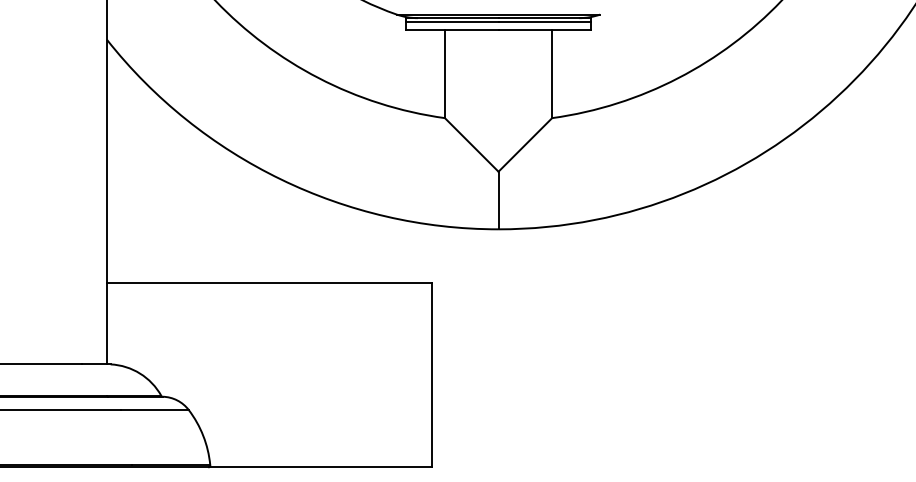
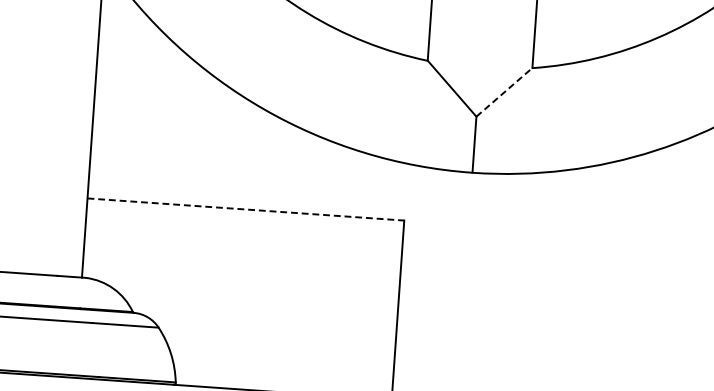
line: (525, 144) -> (504, 92), solid -> dashed
line: (269, 283) -> (245, 209), solid -> dashed

